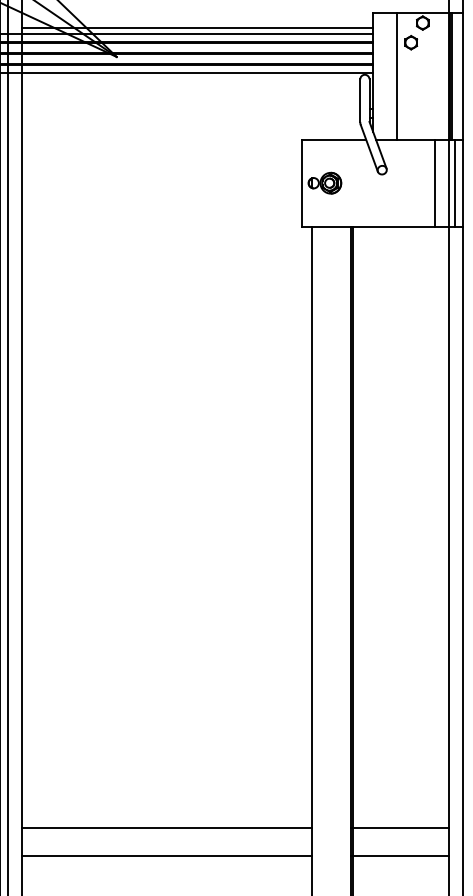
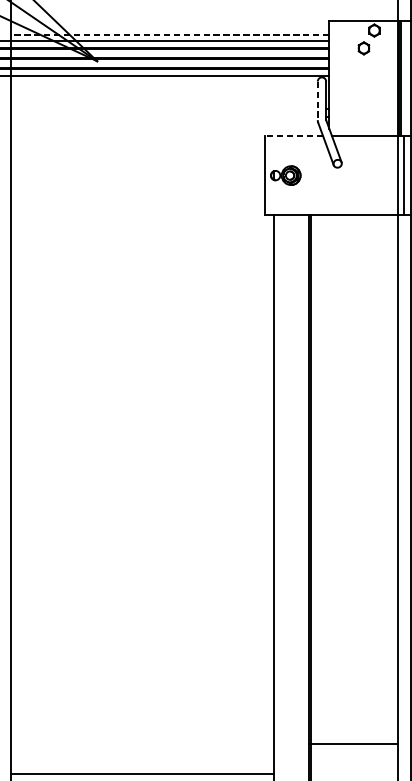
line: (197, 28) -> (170, 35), solid -> dashed
line: (397, 75) -> (351, 78), removed
line: (360, 101) -> (317, 101), solid -> dashed
line: (334, 139) -> (294, 136), solid -> dashed
line: (434, 182) -> (385, 174), removed
line: (166, 828) -> (142, 774), moved
line: (399, 828) -> (353, 743), moved

